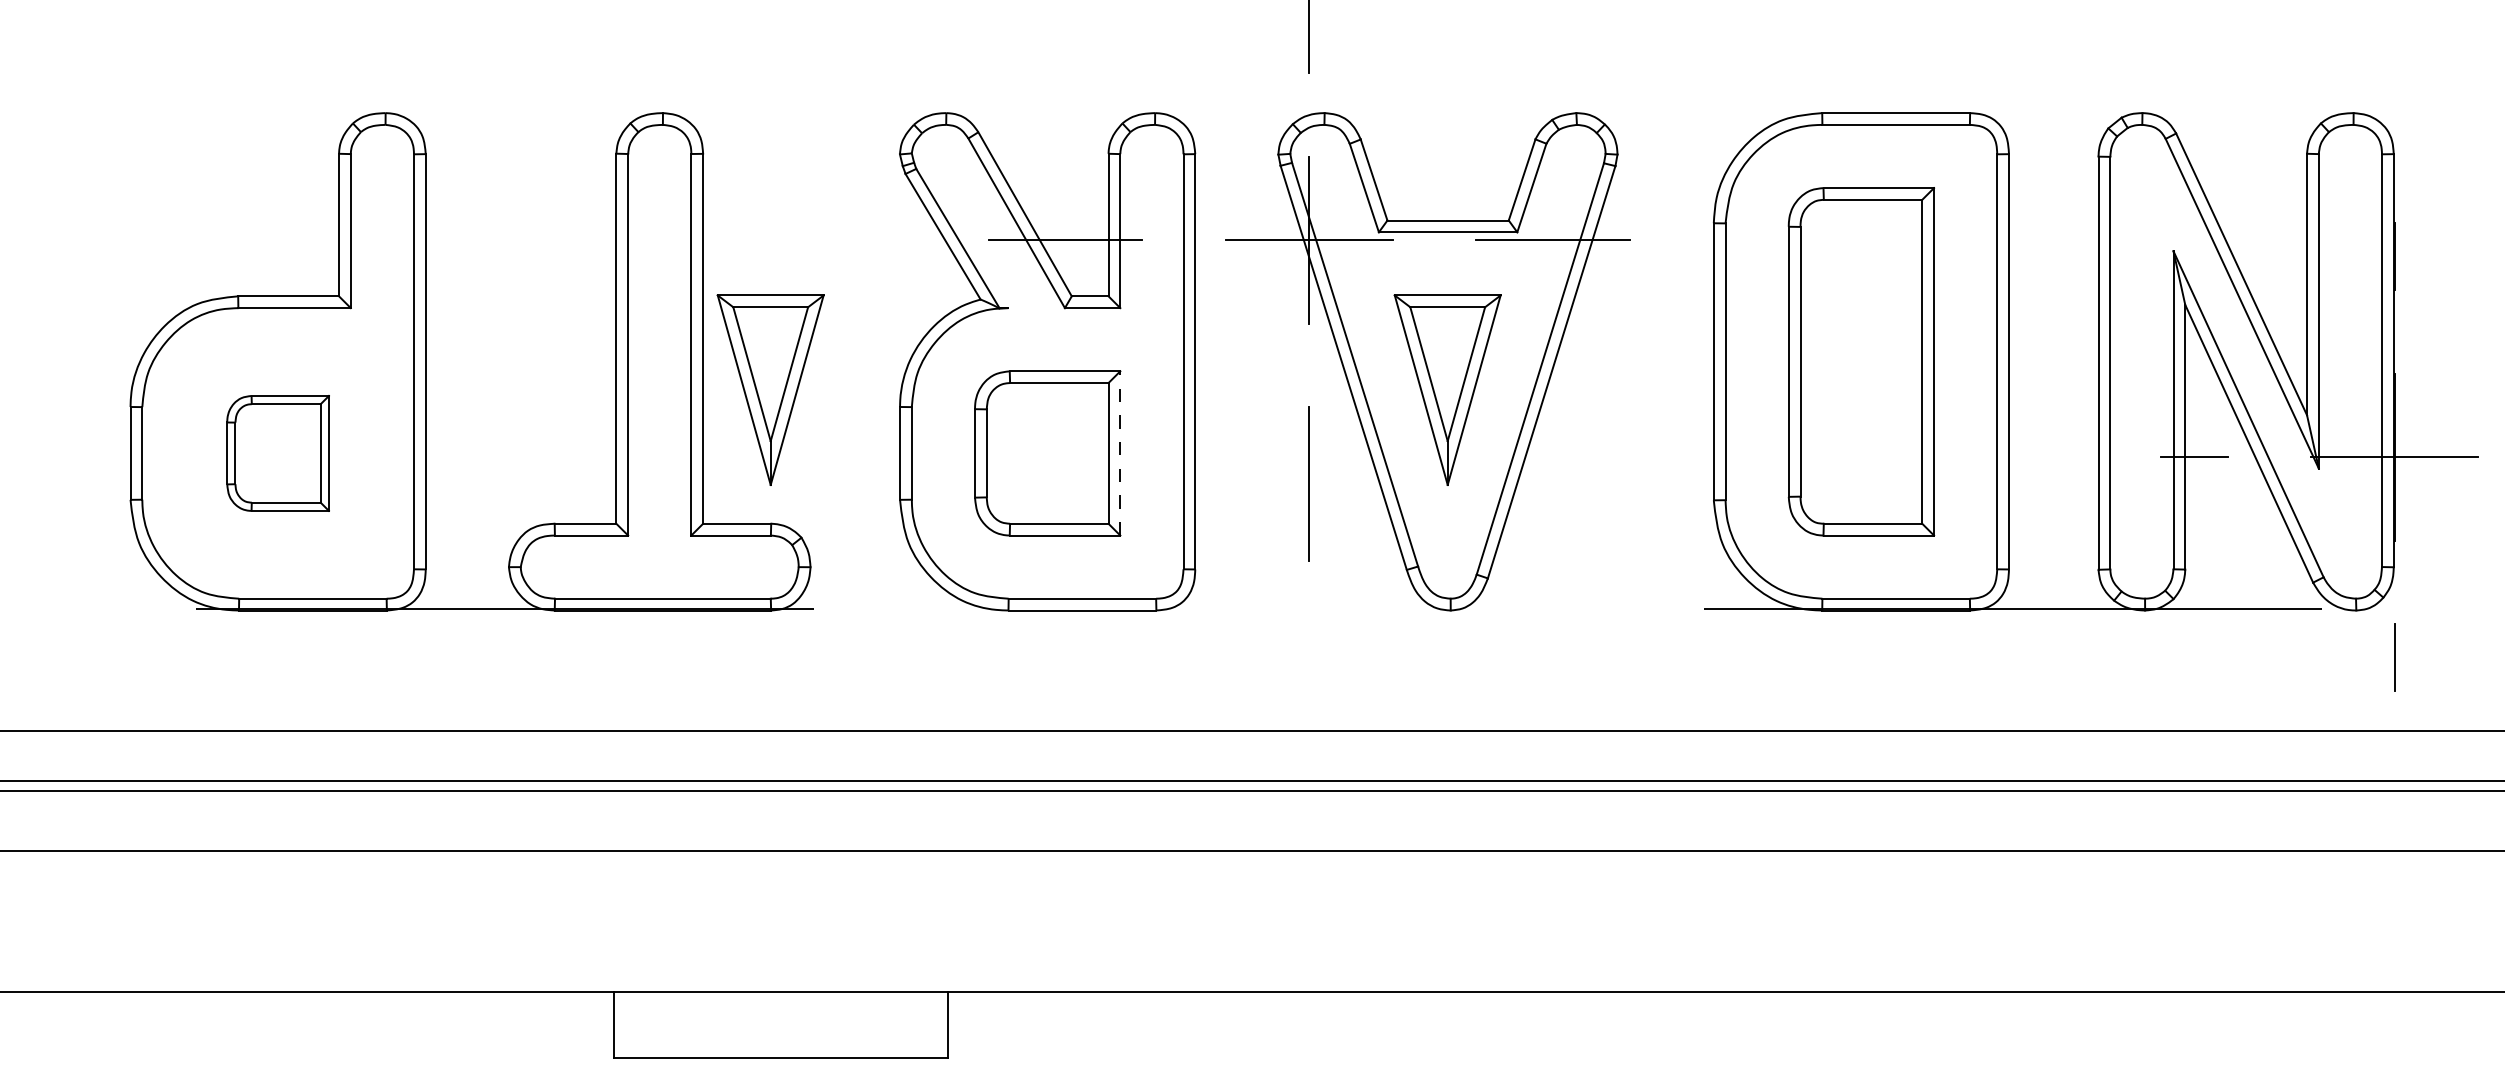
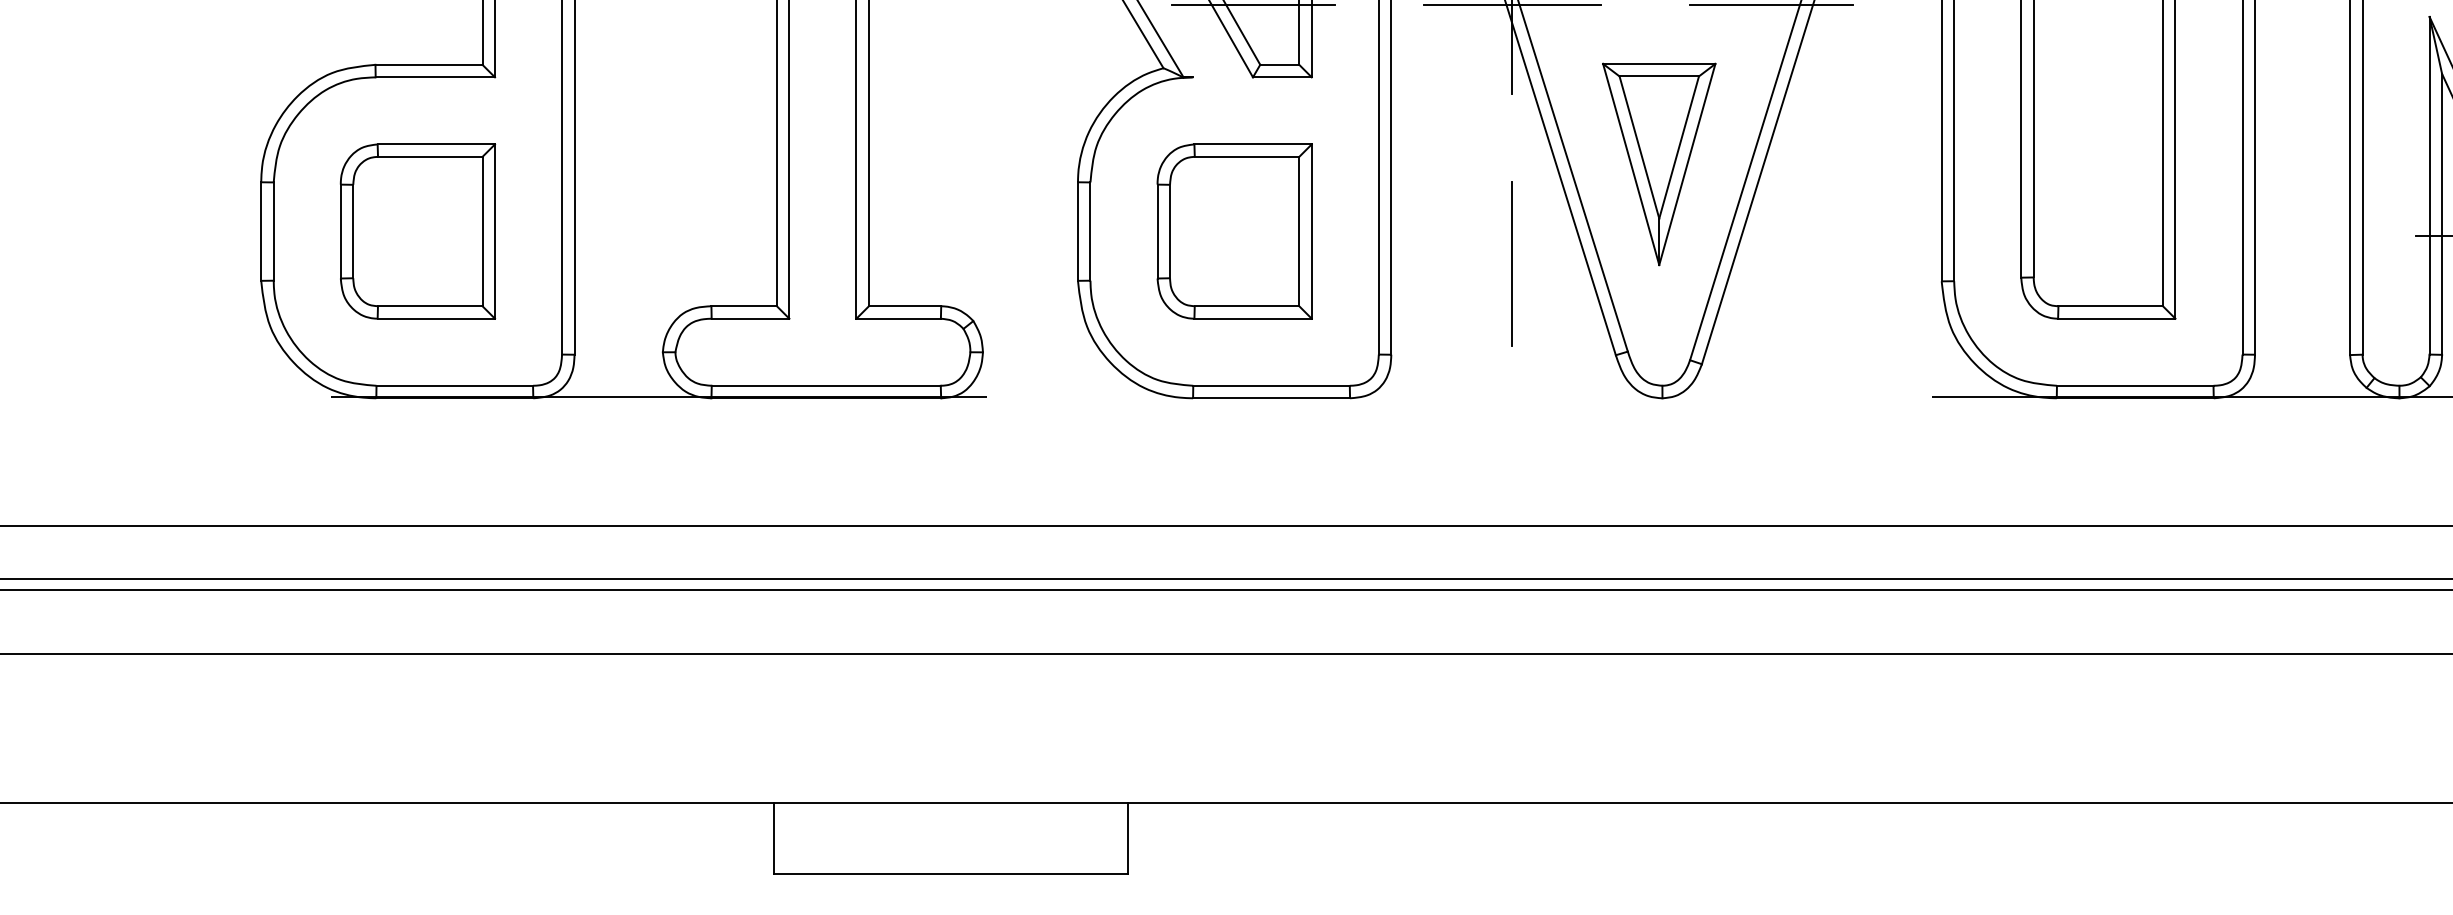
part: (770, 389) -> (940, 163), removed
line: (1120, 452) -> (1311, 230), dashed -> solid
part: (277, 453) -> (417, 231), size x1.43

